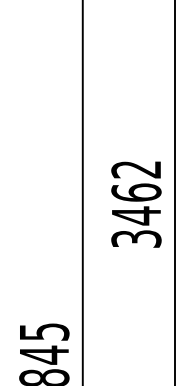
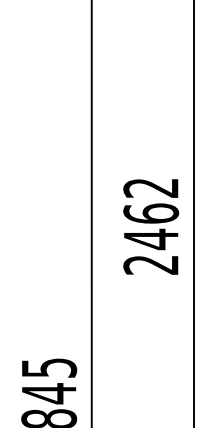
text: (136, 238) -> (151, 264), 3462 -> 2462

